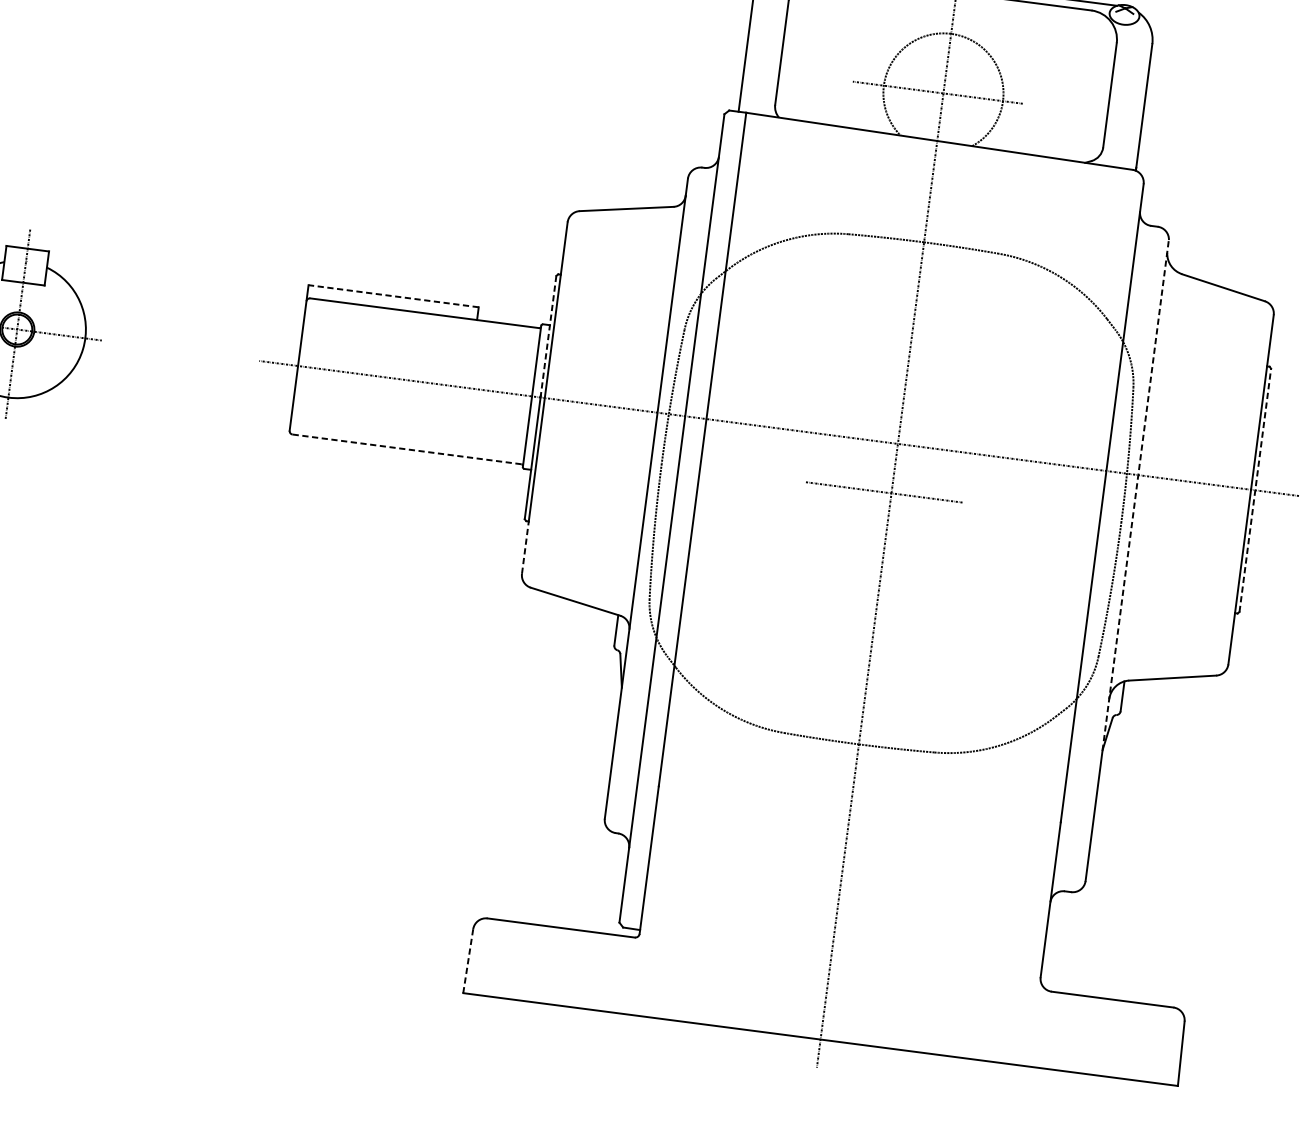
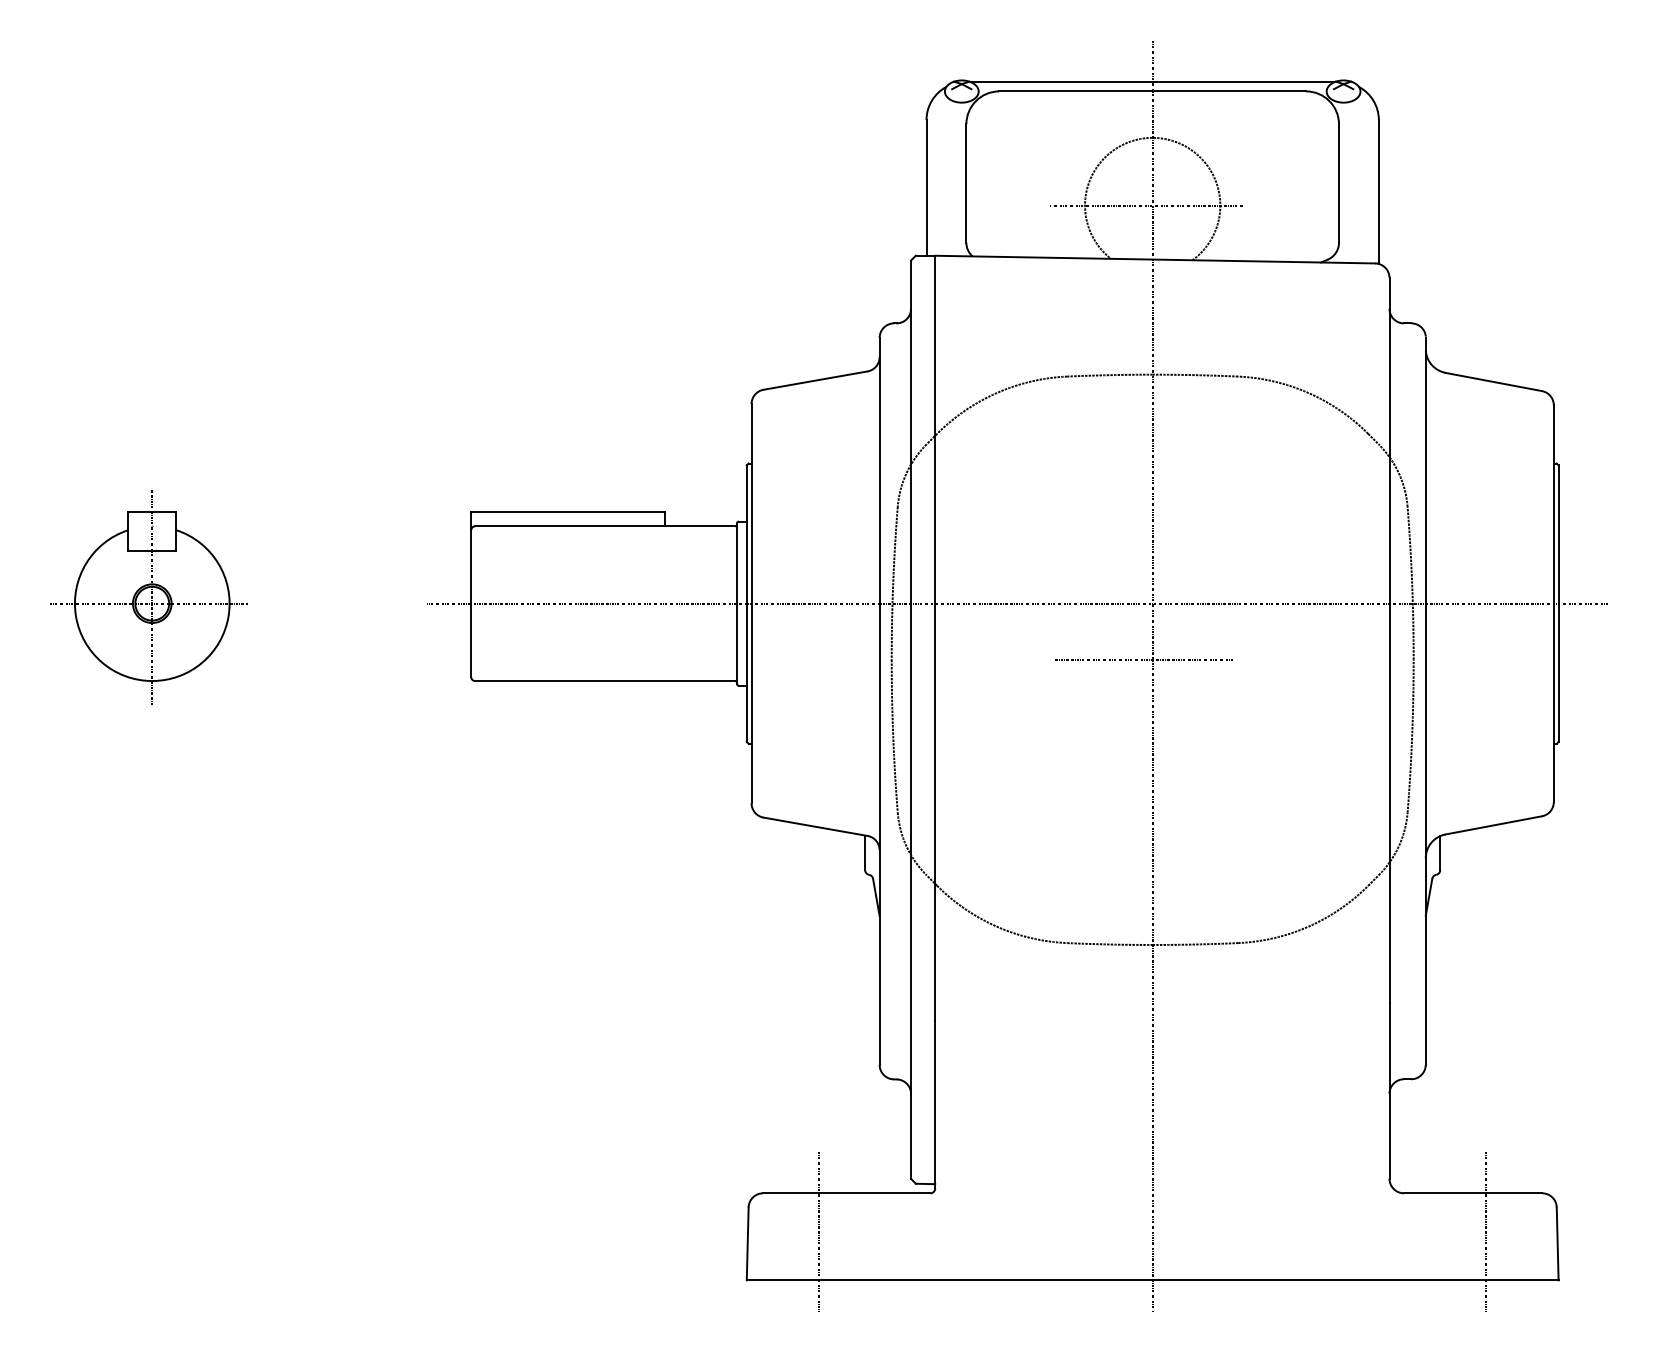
line: (393, 295) -> (567, 511), dashed -> solid
line: (548, 338) -> (746, 536), dashed -> solid
line: (406, 449) -> (604, 681), dashed -> solid
line: (1255, 490) -> (1558, 603), dashed -> solid
line: (1135, 495) -> (1425, 626), dashed -> solid
line: (525, 547) -> (751, 773), dashed -> solid
line: (532, 958) -> (819, 1231), added
line: (467, 961) -> (747, 1244), dashed -> solid
line: (1120, 1034) -> (1486, 1231), added

